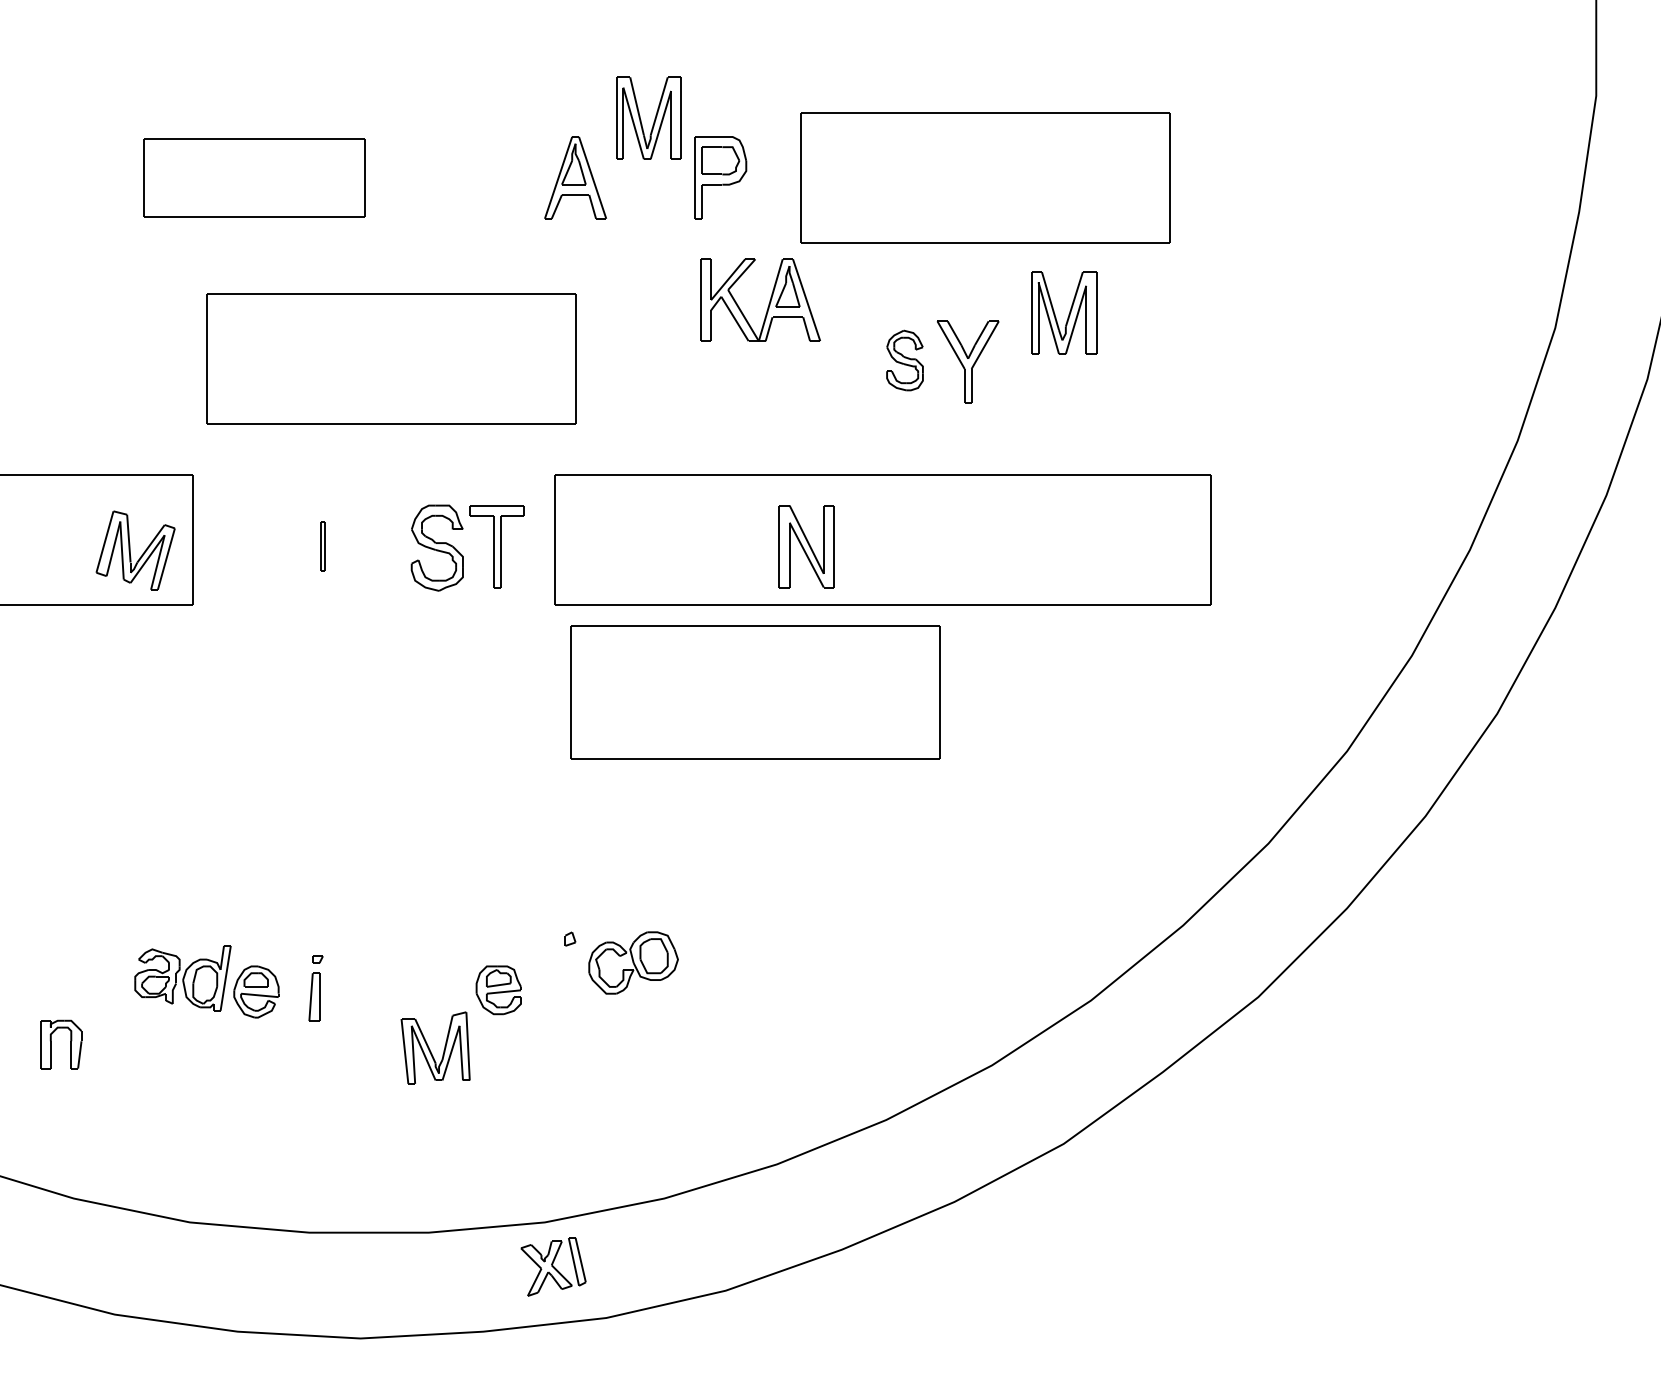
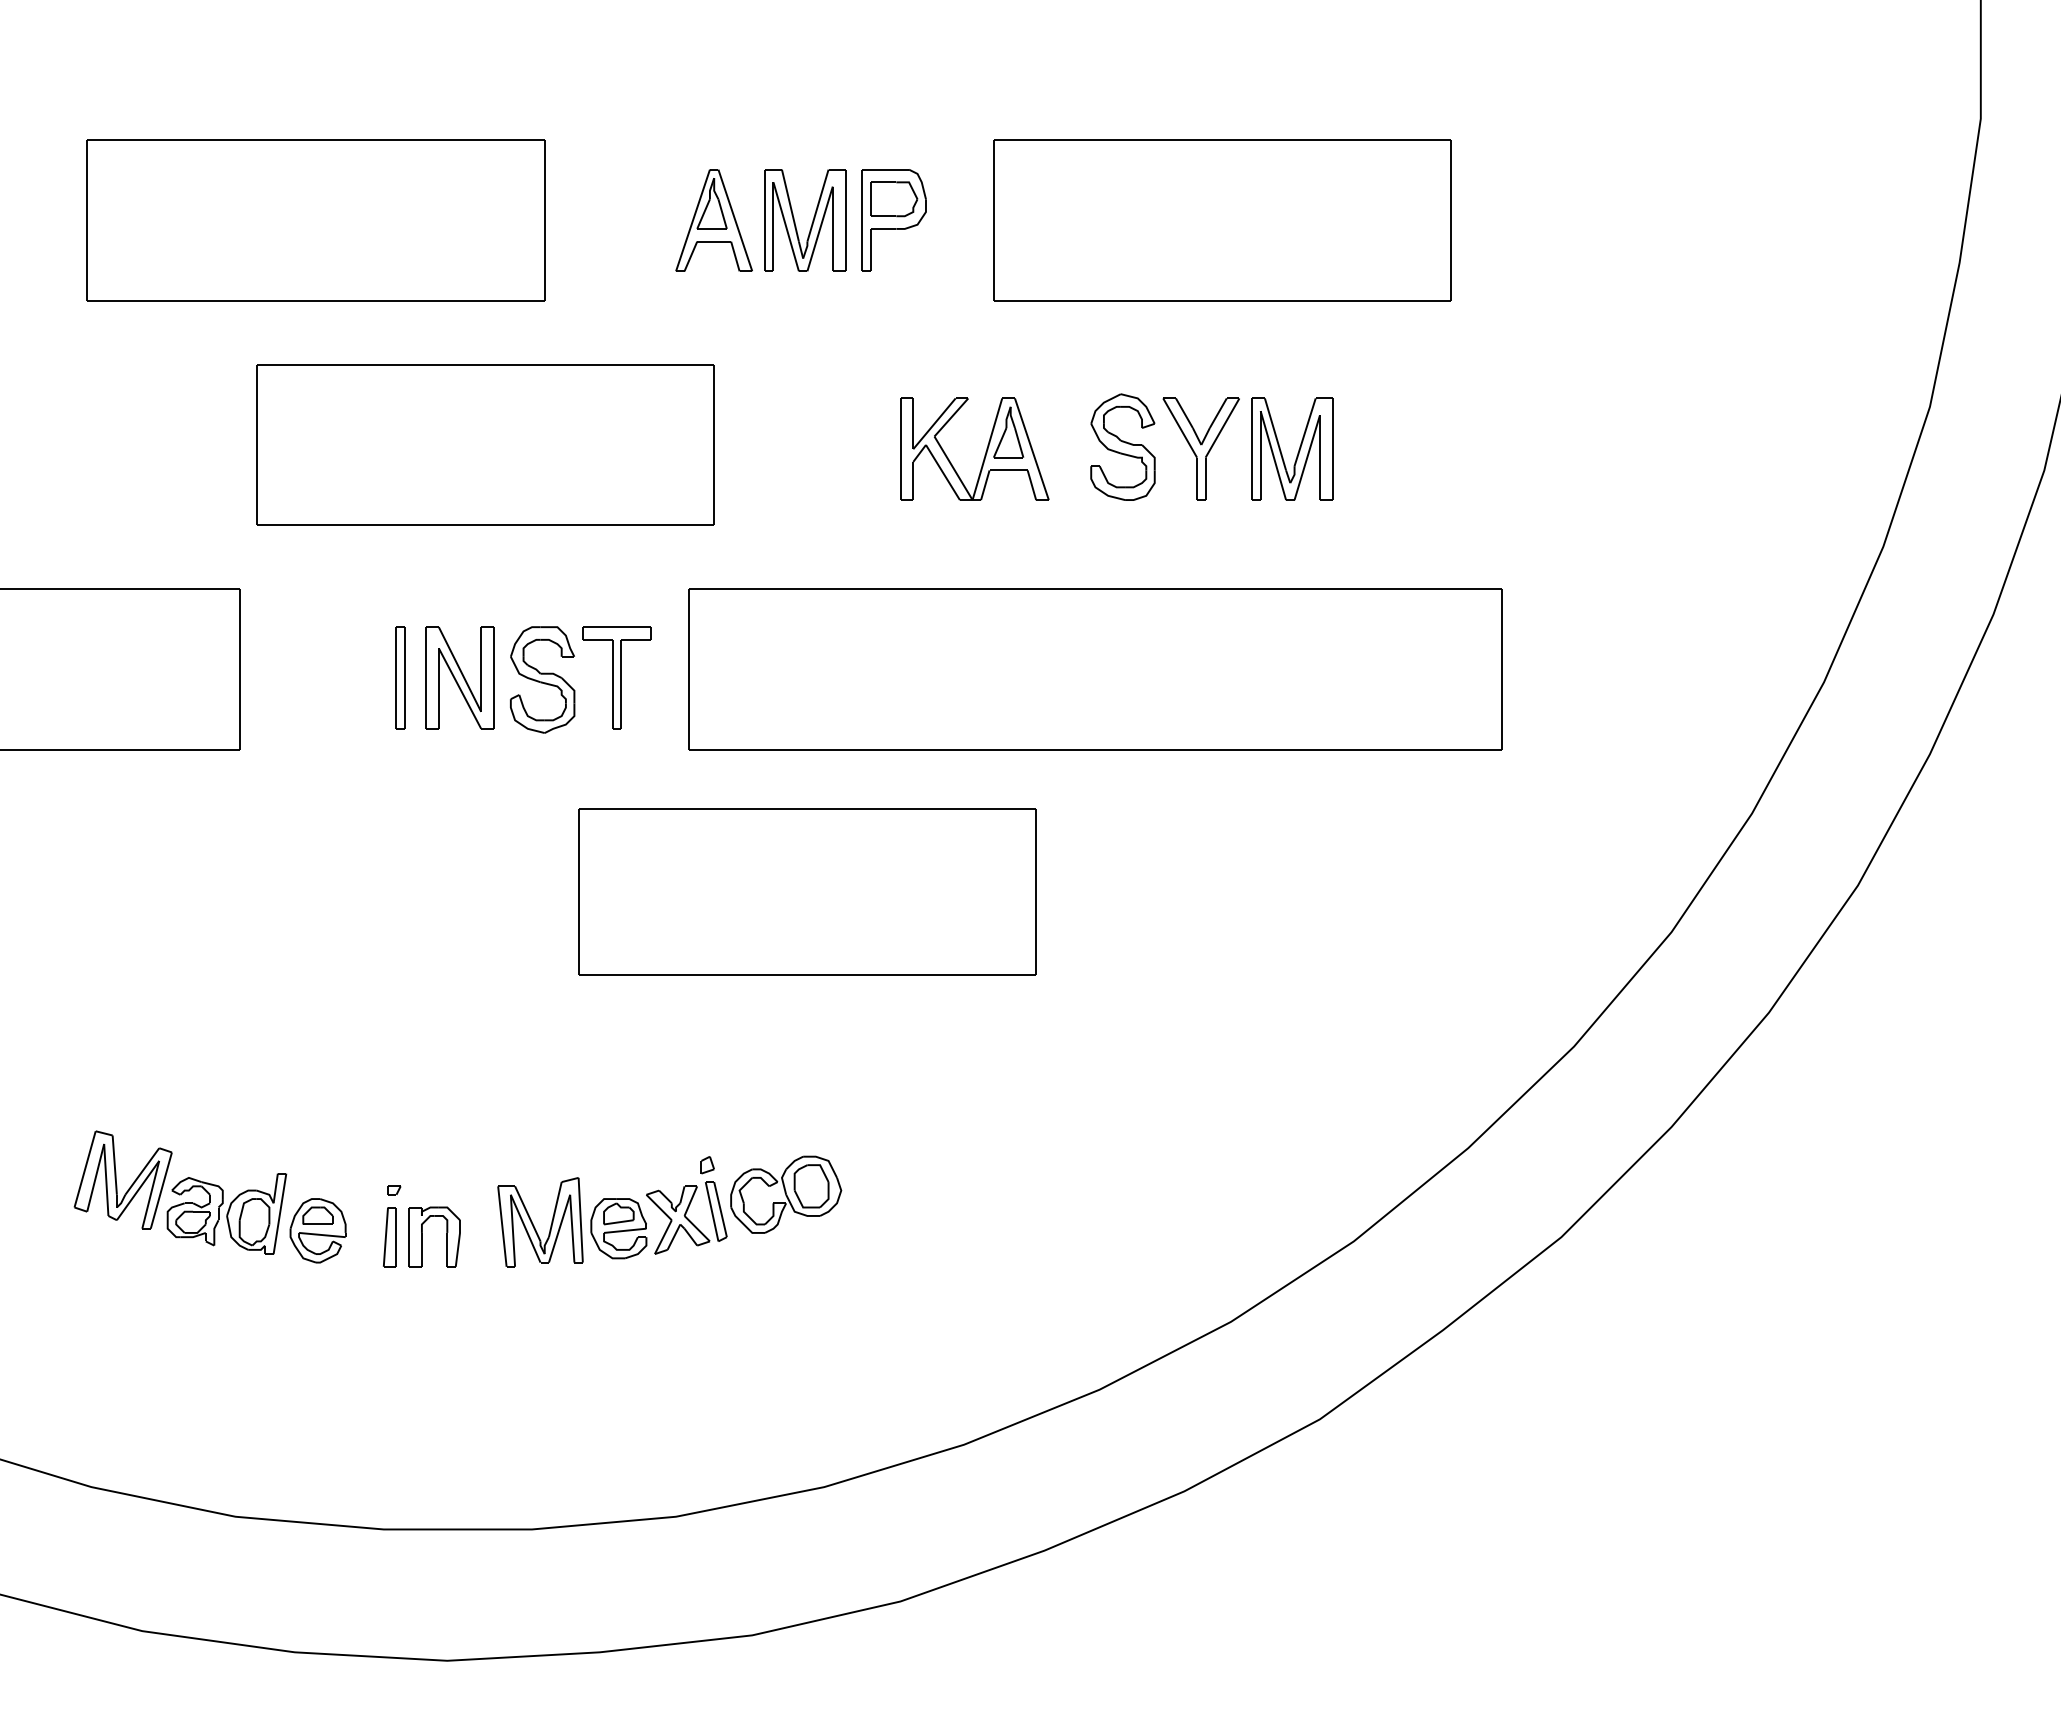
part: (654, 120) -> (811, 223), moved
part: (254, 177) -> (315, 220), size x1.67
part: (769, 302) -> (985, 451), moved
part: (1069, 313) -> (1298, 449), moved
part: (904, 360) -> (1122, 446), size x1.43
part: (322, 546) -> (400, 677), size x1.67
part: (806, 546) -> (459, 677), moved
part: (135, 550) -> (122, 1179), moved
part: (755, 692) -> (807, 891), moved
part: (51, 1044) -> (422, 1236), moved
part: (430, 1050) -> (534, 1225), moved
part: (553, 1266) -> (686, 1217), moved

